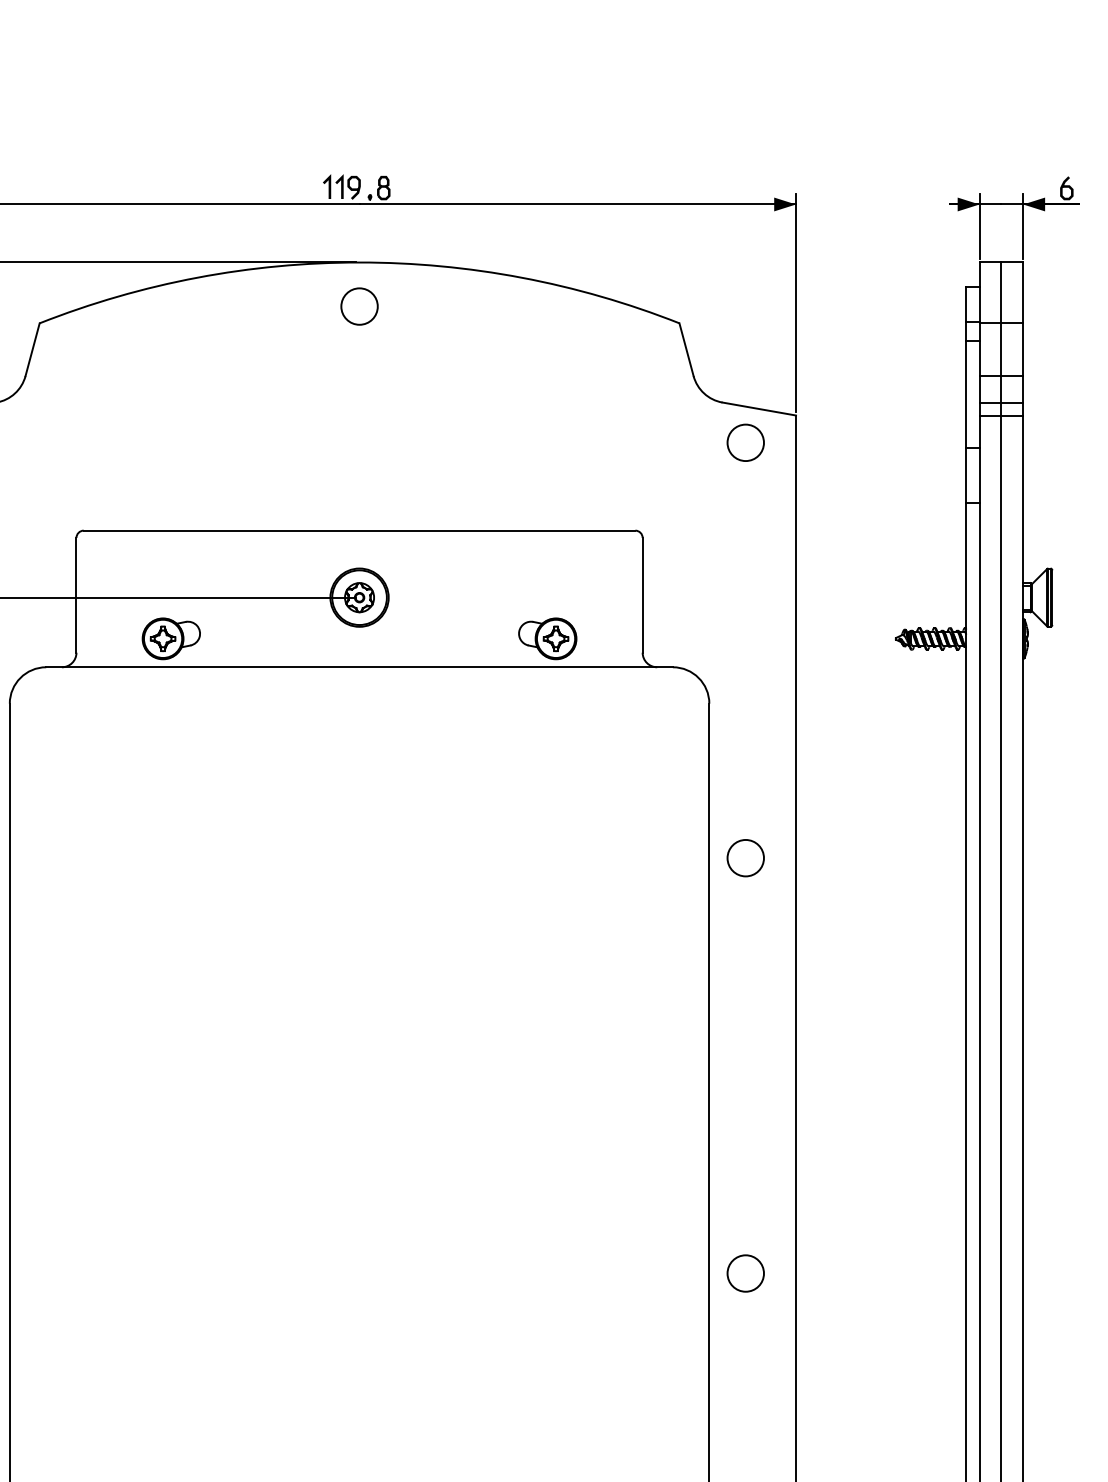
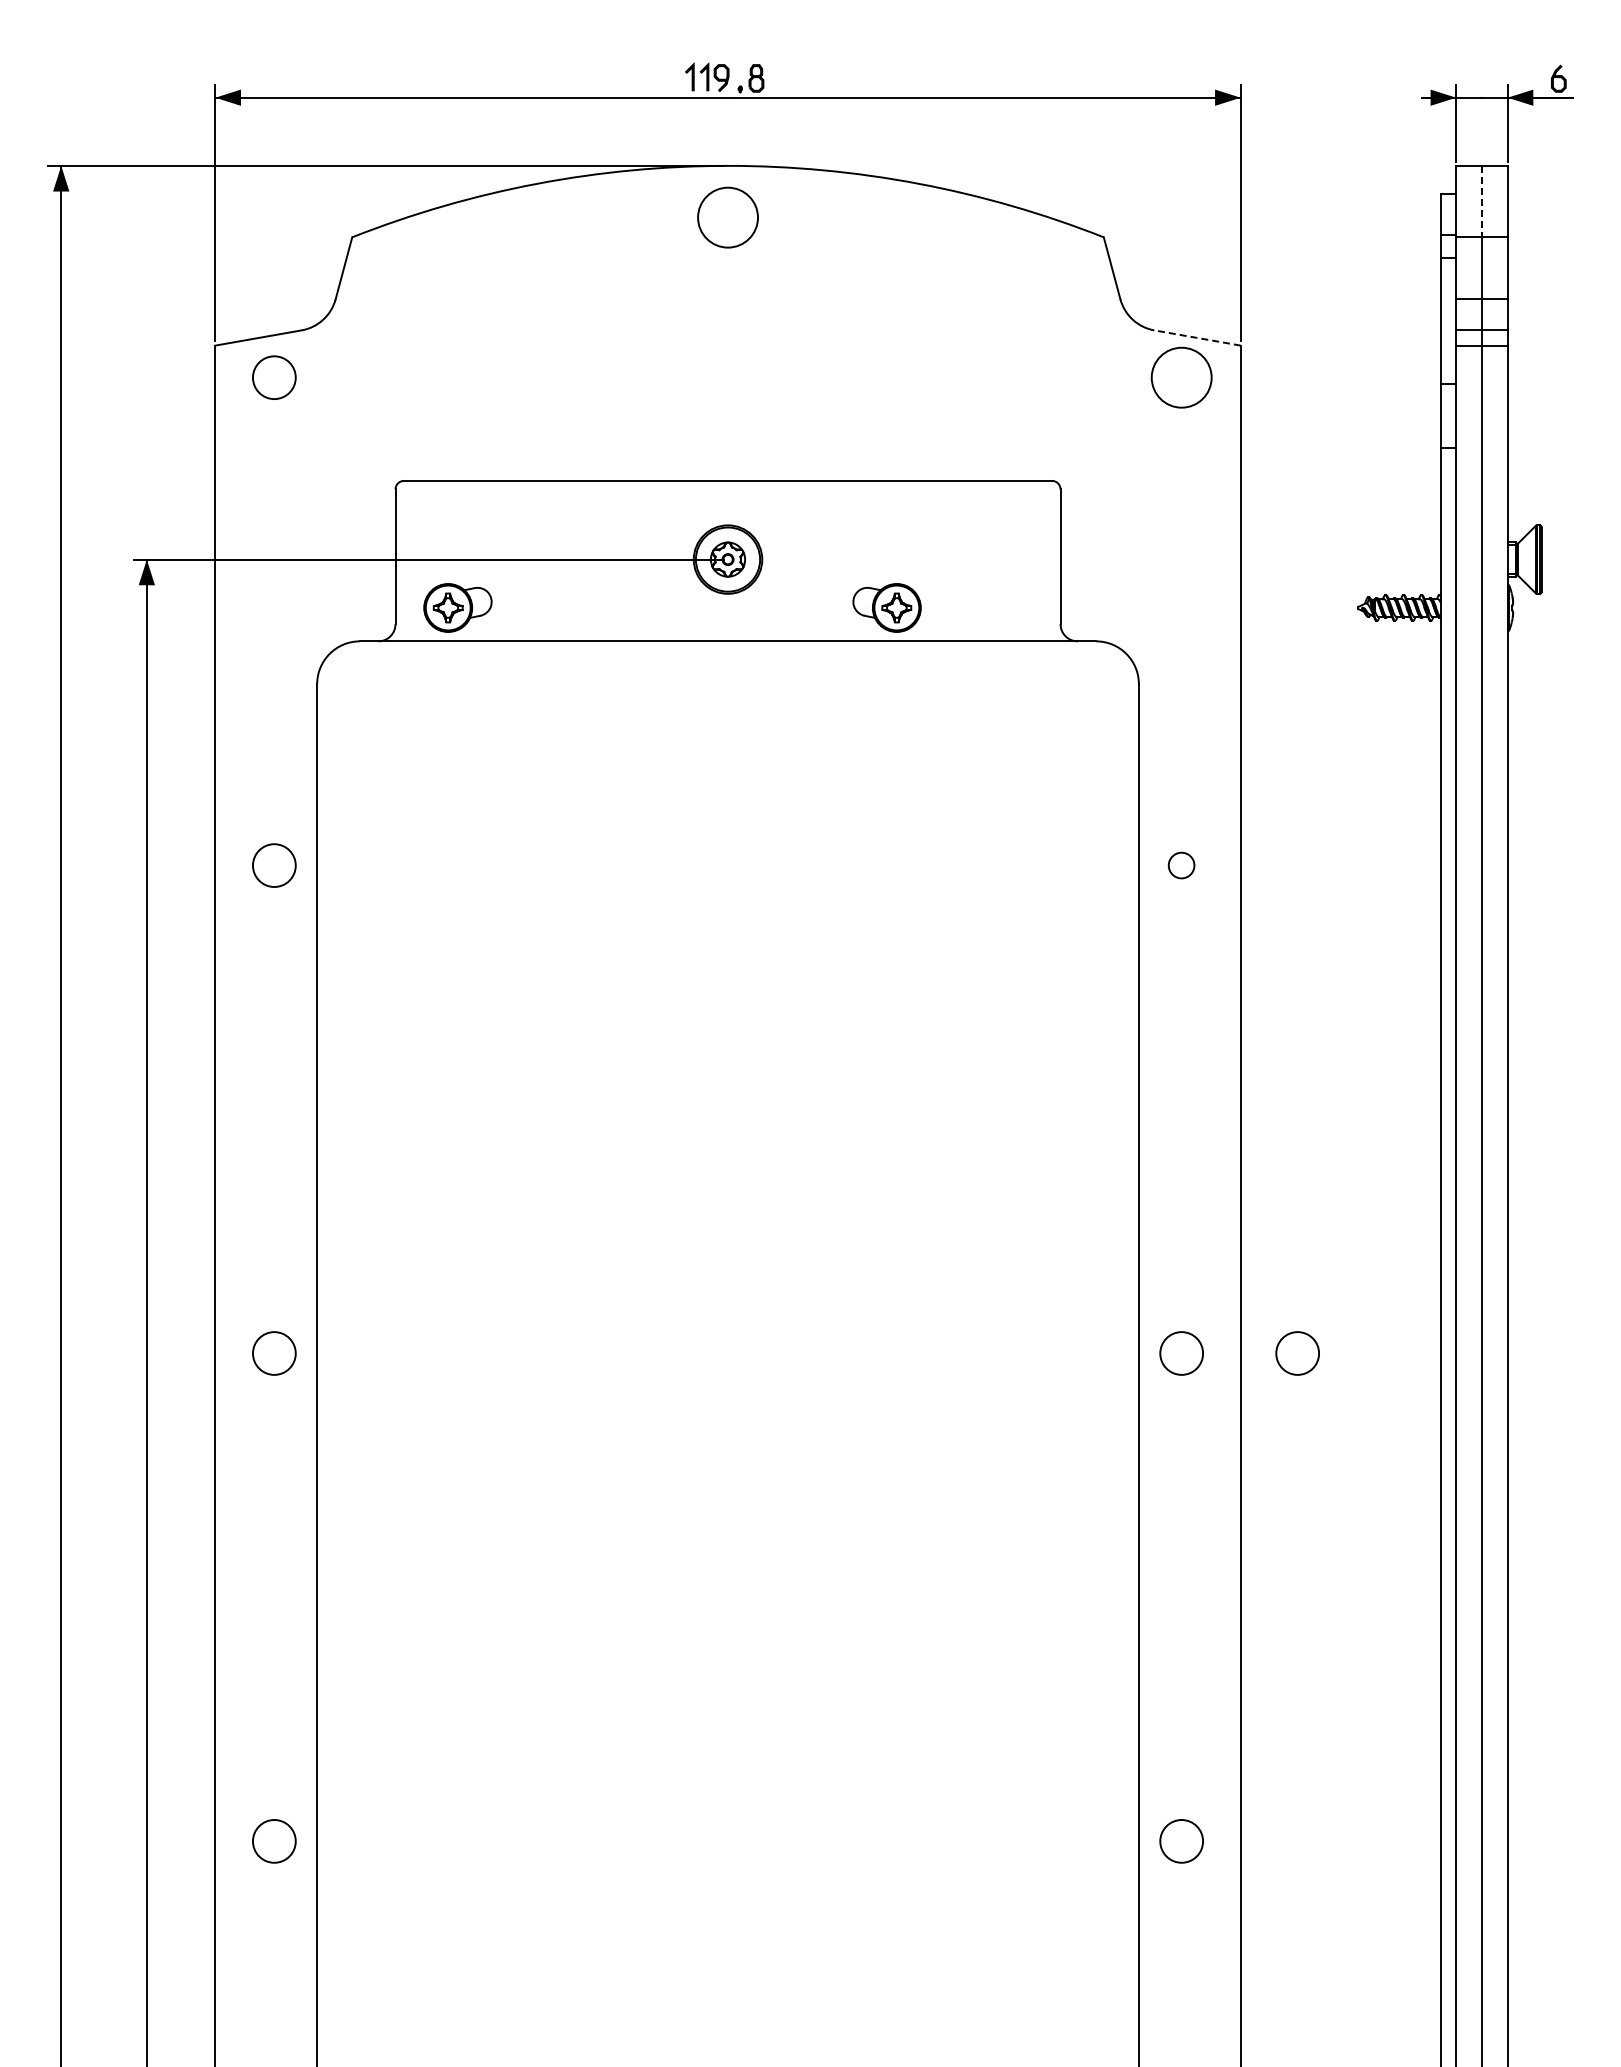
line: (1001, 292) -> (1481, 201), solid -> dashed
circle: (359, 306) -> (727, 217), size x1.4
line: (759, 409) -> (1197, 338), solid -> dashed
circle: (745, 442) -> (1181, 377), size x1.4
part: (170, 638) -> (457, 607), moved
part: (547, 638) -> (886, 607), moved
circle: (745, 858) -> (1181, 865), size x0.6
circle: (844, 1273) -> (1297, 1353), added

